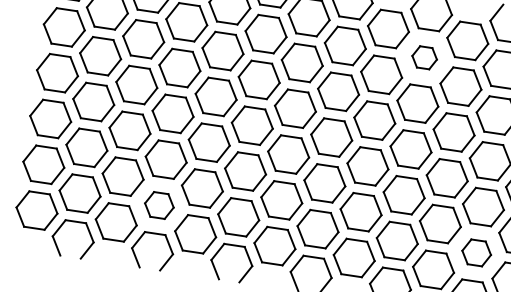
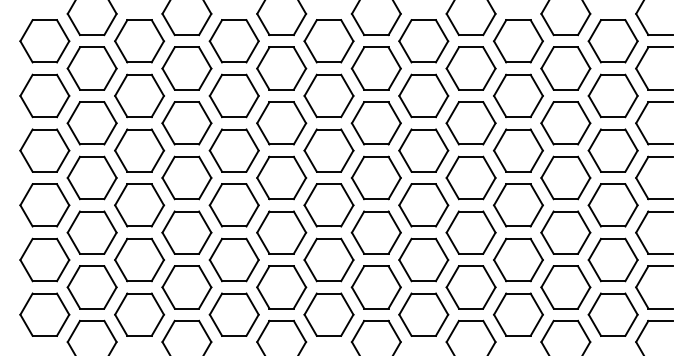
part: (424, 57) -> (470, 68), size x1.67
part: (159, 205) -> (186, 287), size x1.43
part: (476, 252) -> (565, 287), size x1.43

